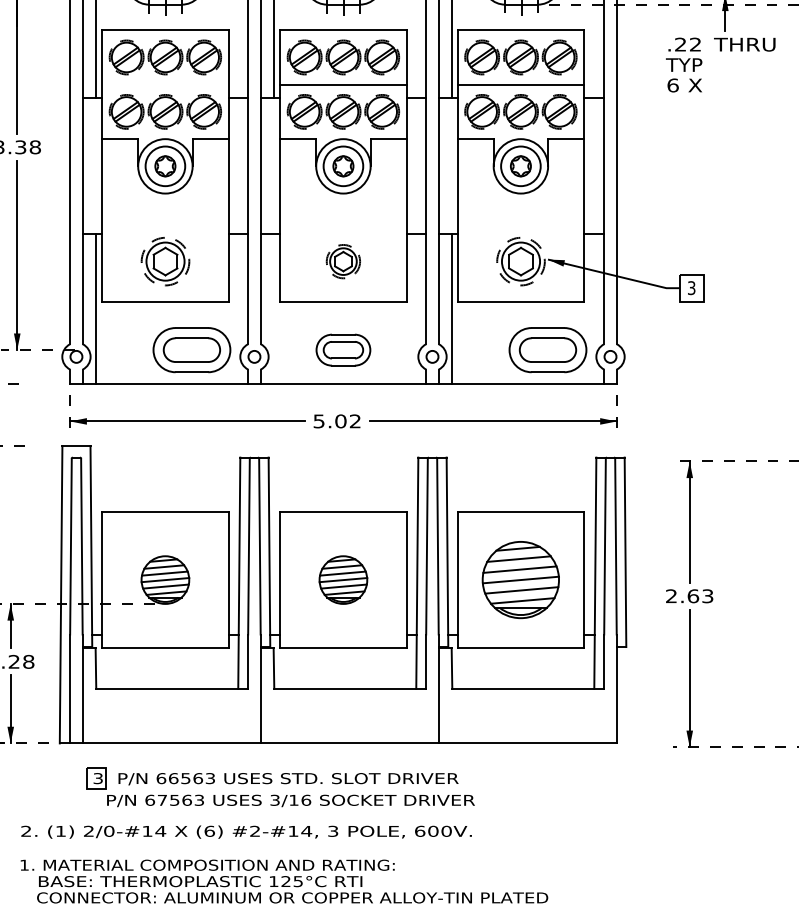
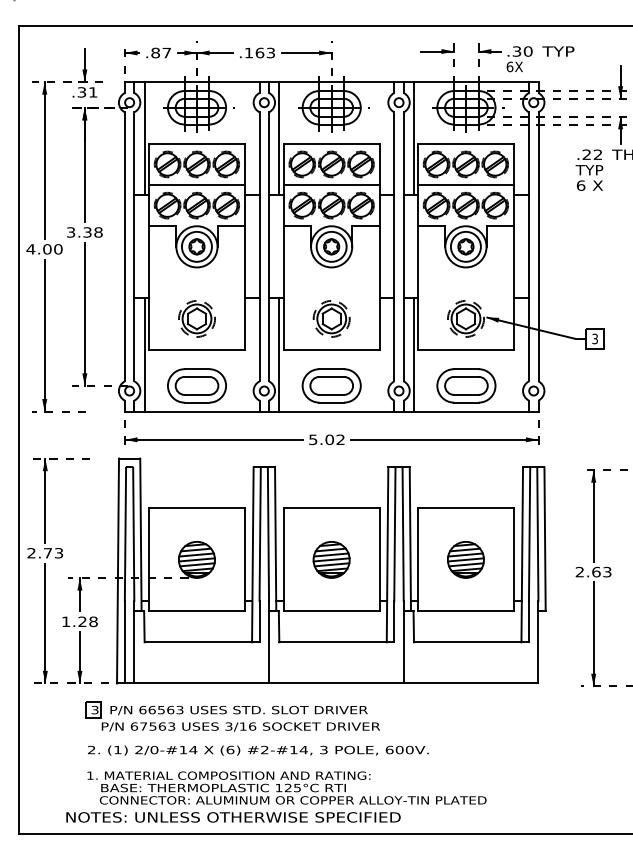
line: (164, 85) -> (196, 185), added
part: (343, 261) -> (331, 318), size x1.43
line: (274, 308) -> (279, 354), added
part: (191, 349) -> (196, 385), moved
part: (343, 349) -> (331, 385), size x1.43
part: (548, 349) -> (466, 385), moved
part: (520, 579) -> (465, 559), size x0.62
part: (279, 787) -> (232, 716), moved

